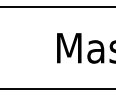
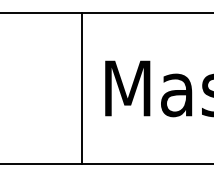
line: (44, 48) -> (82, 89), added

